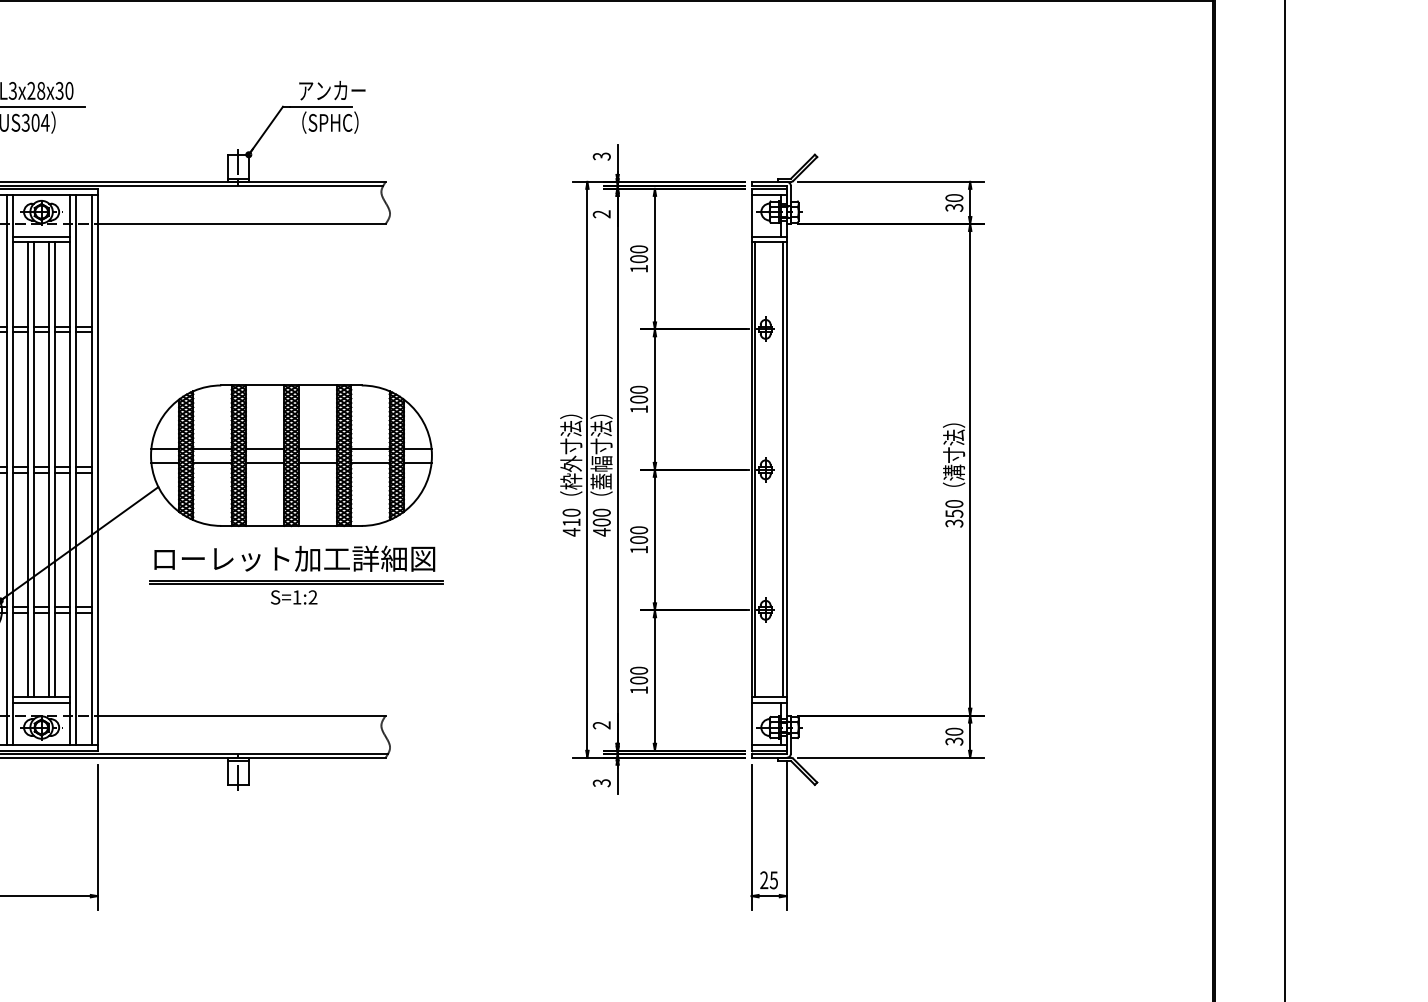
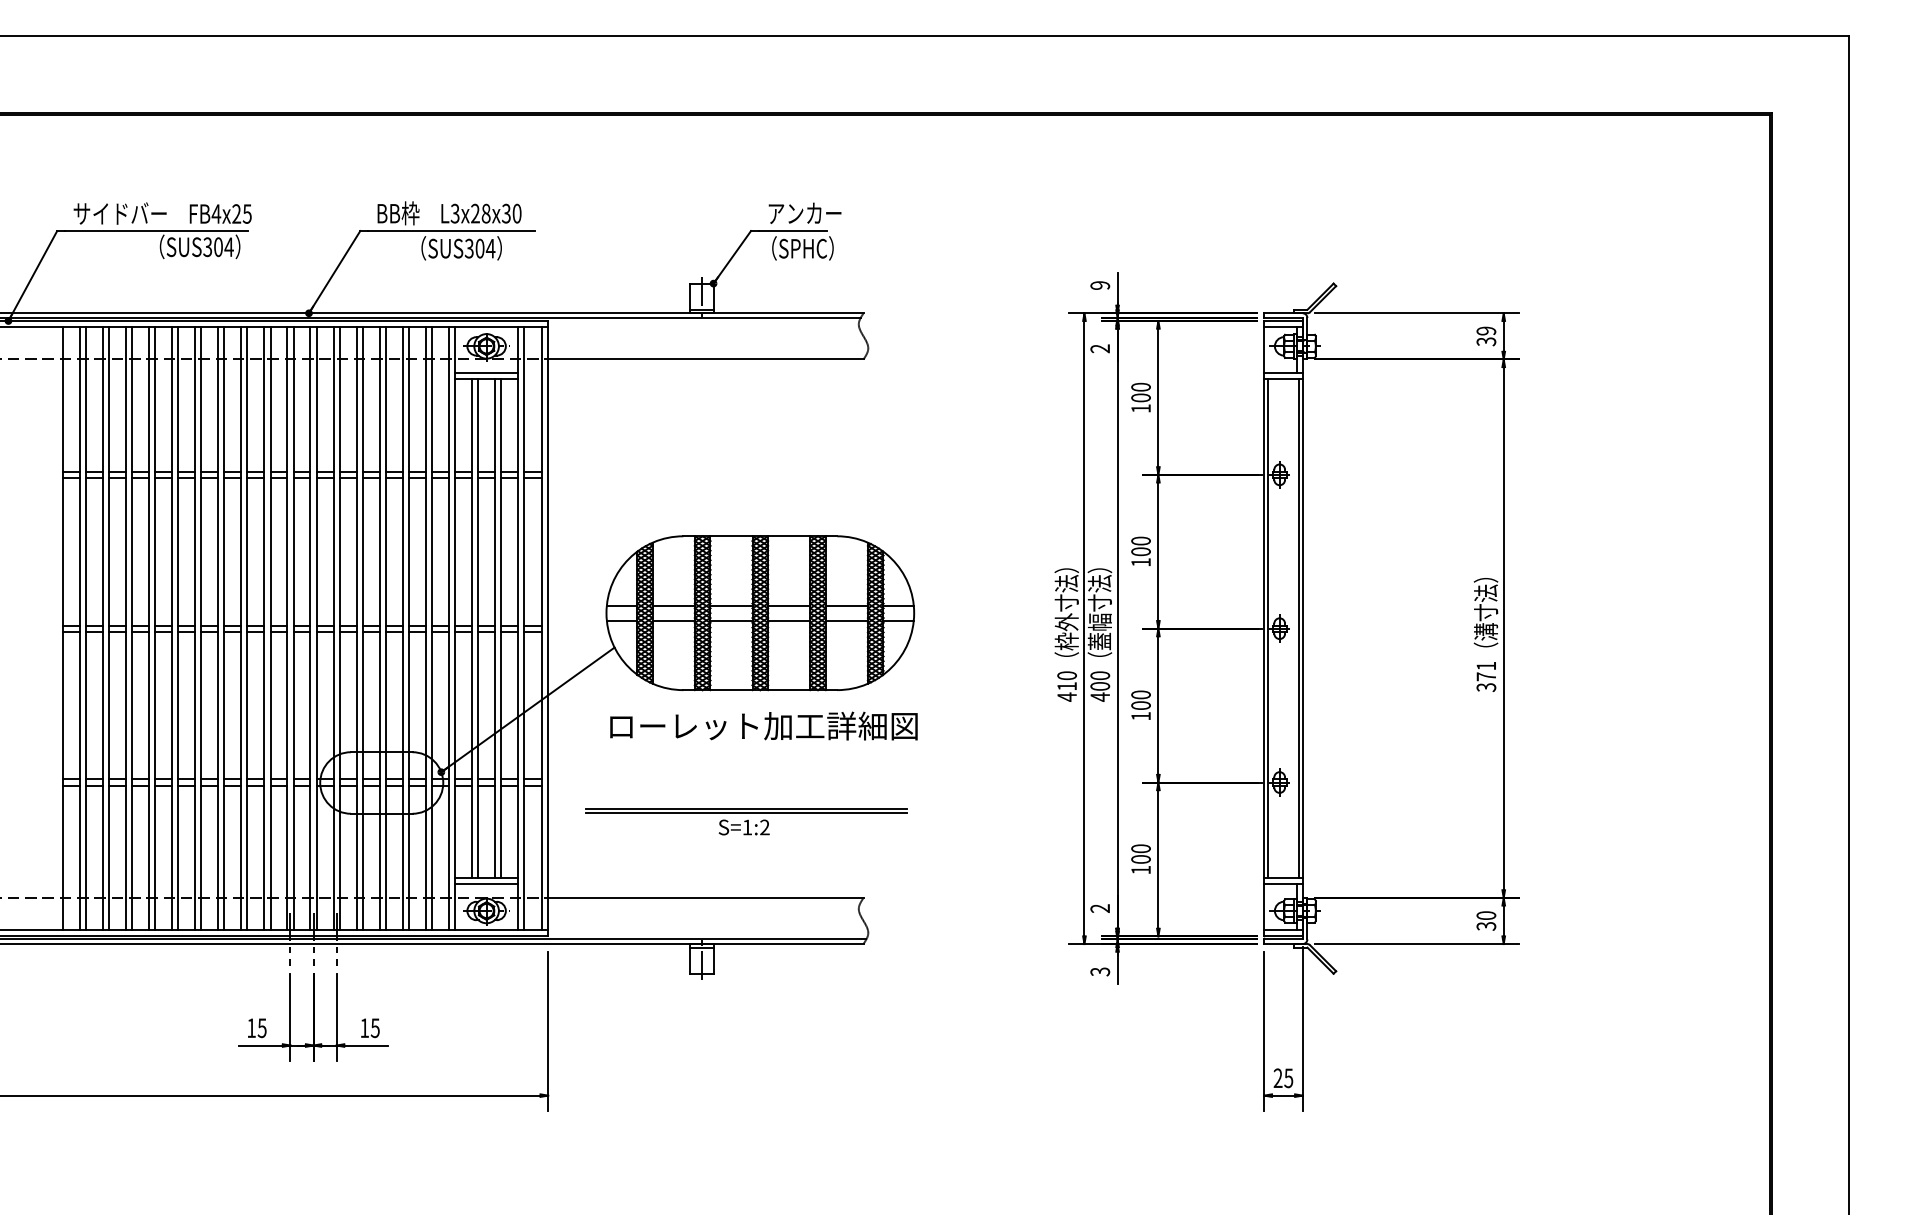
text: (601, 156) -> (1099, 285), 3 -> 9
text: (954, 197) -> (1486, 330), 30 -> 39
text: (954, 508) -> (1486, 671), 350 -> 371
part: (296, 591) -> (746, 821), moved

